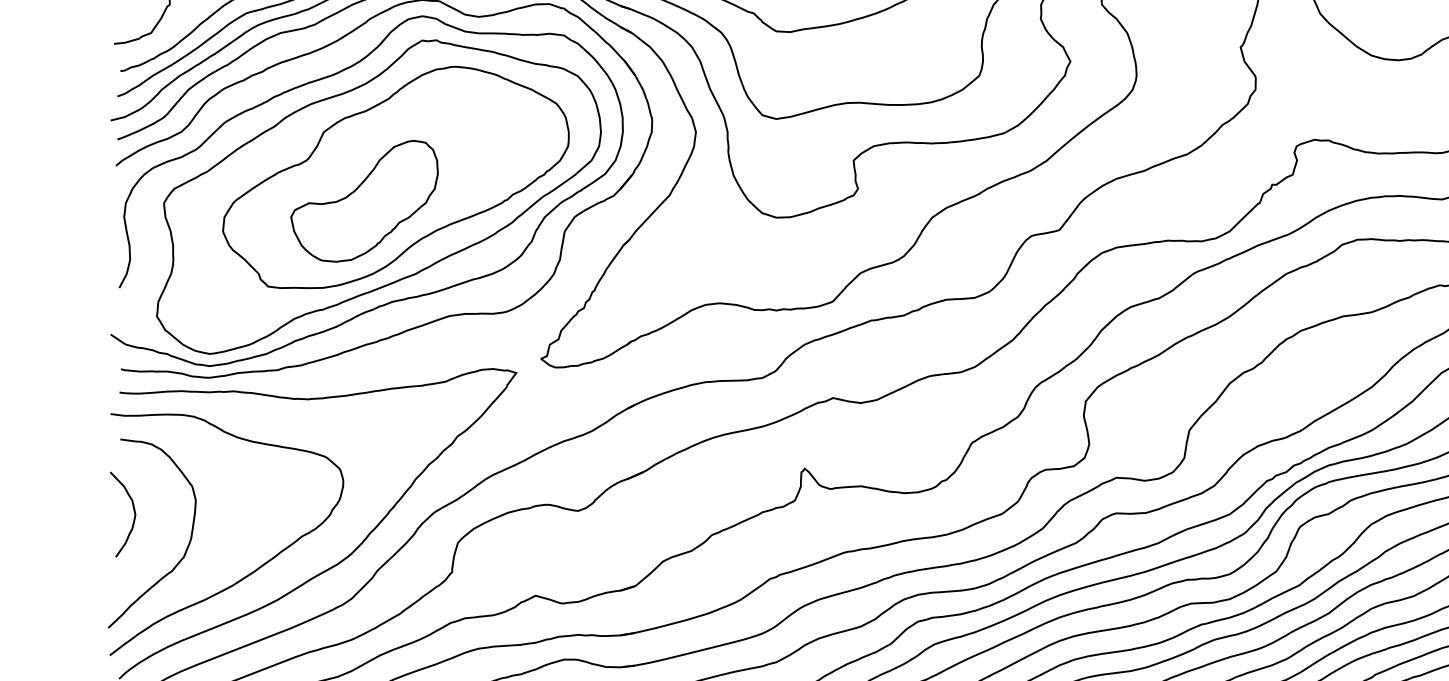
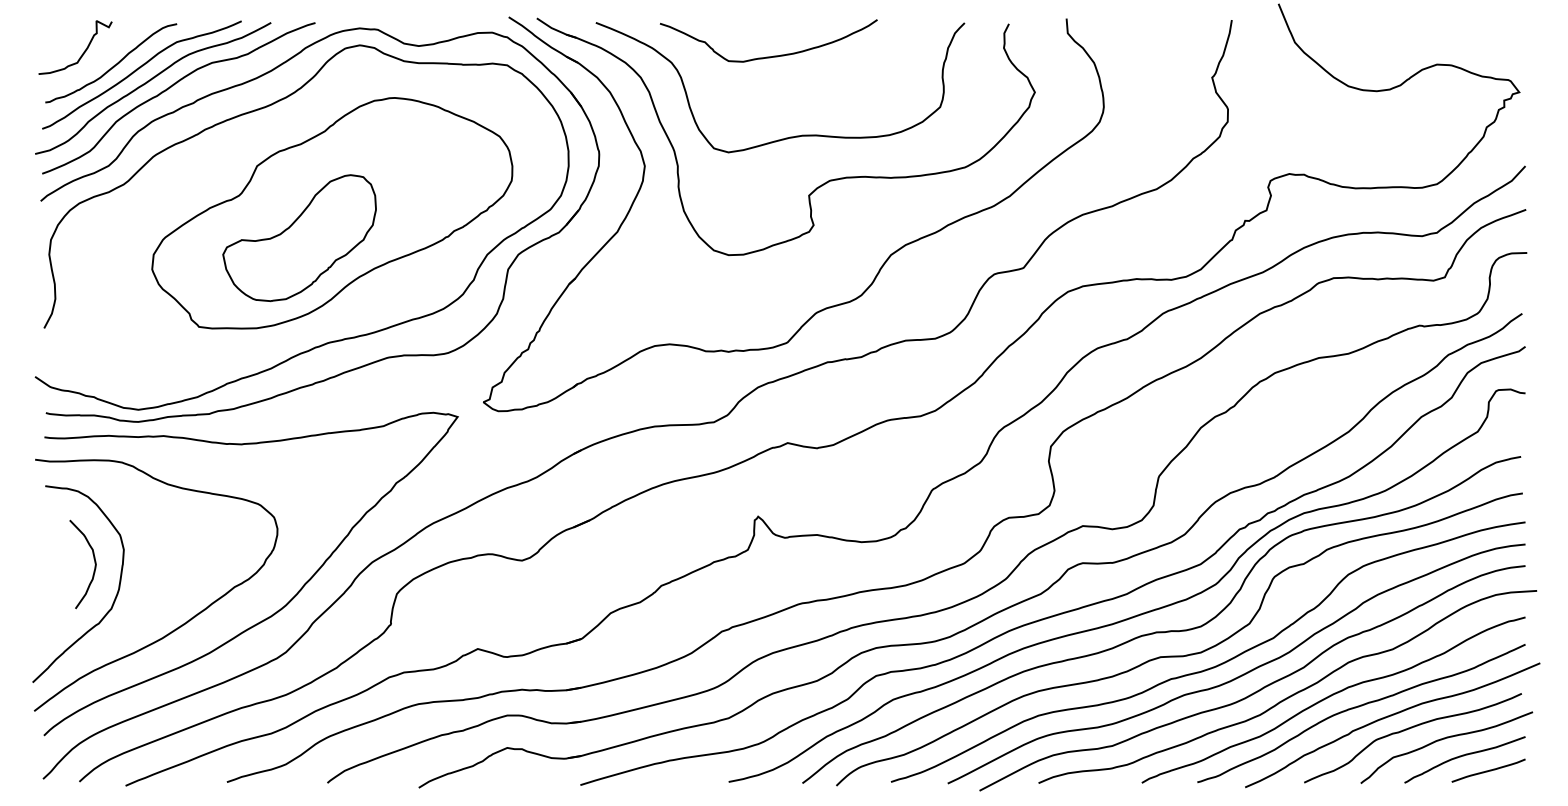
part: (378, 196) -> (314, 233), removed
curve: (134, 513) -> (94, 563), moved

